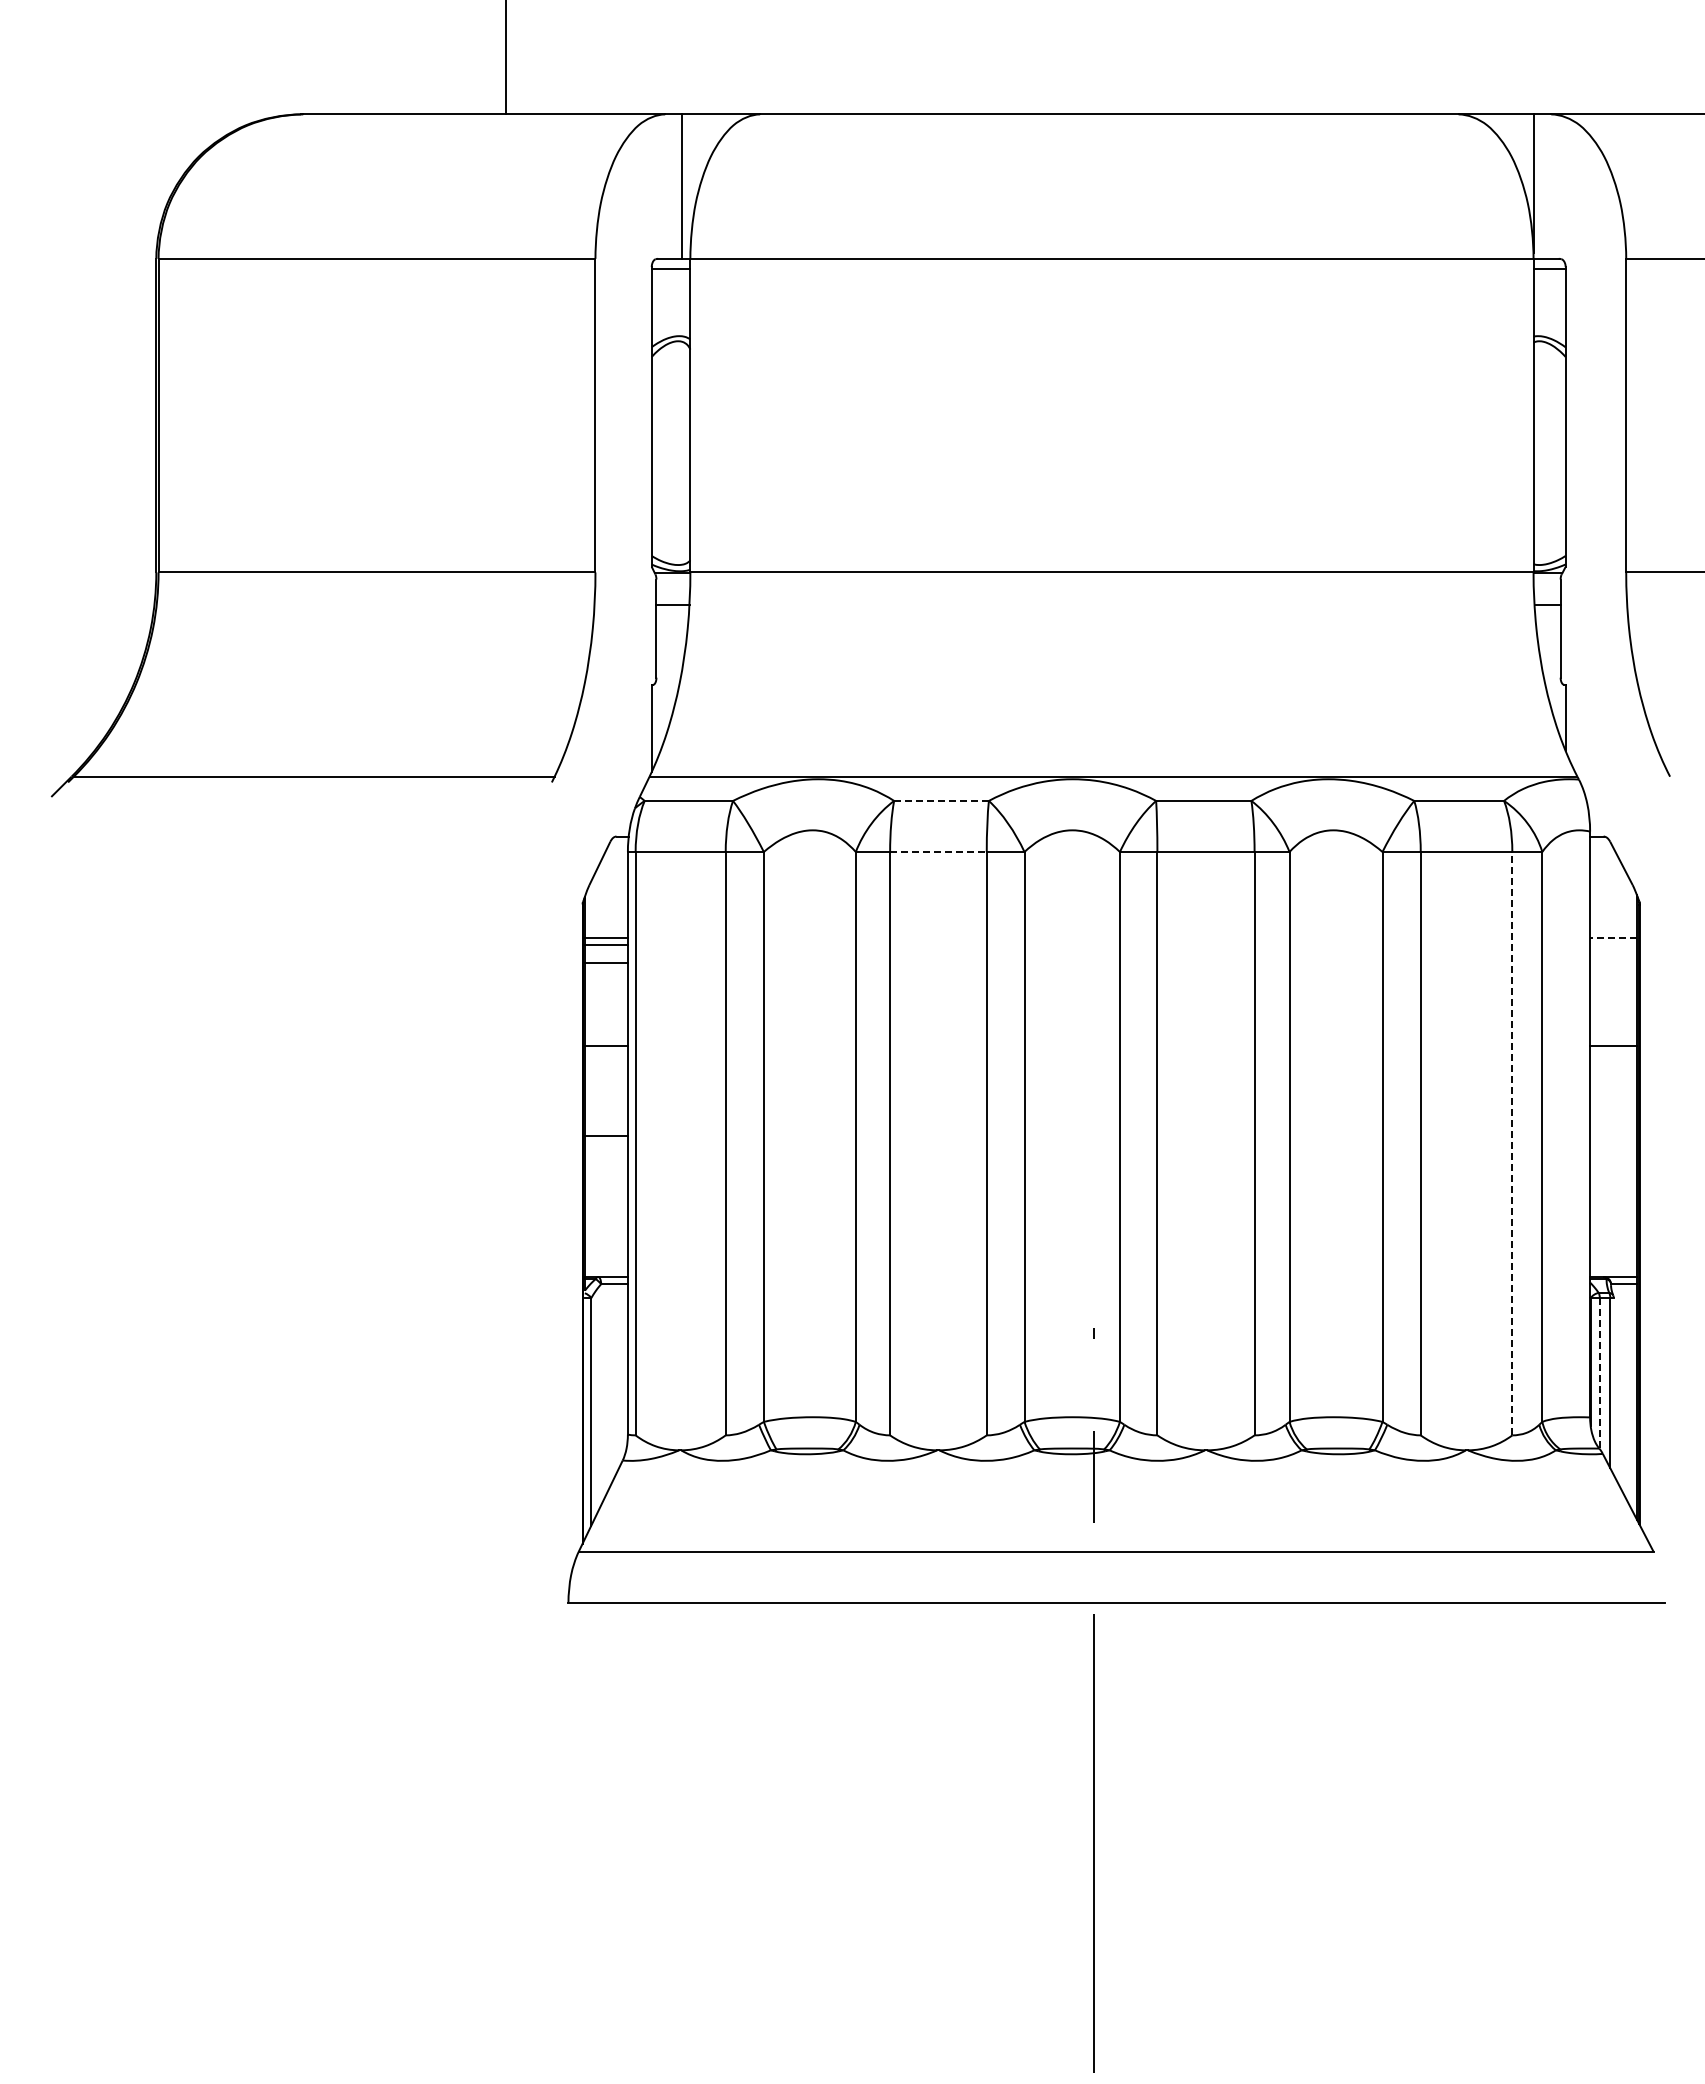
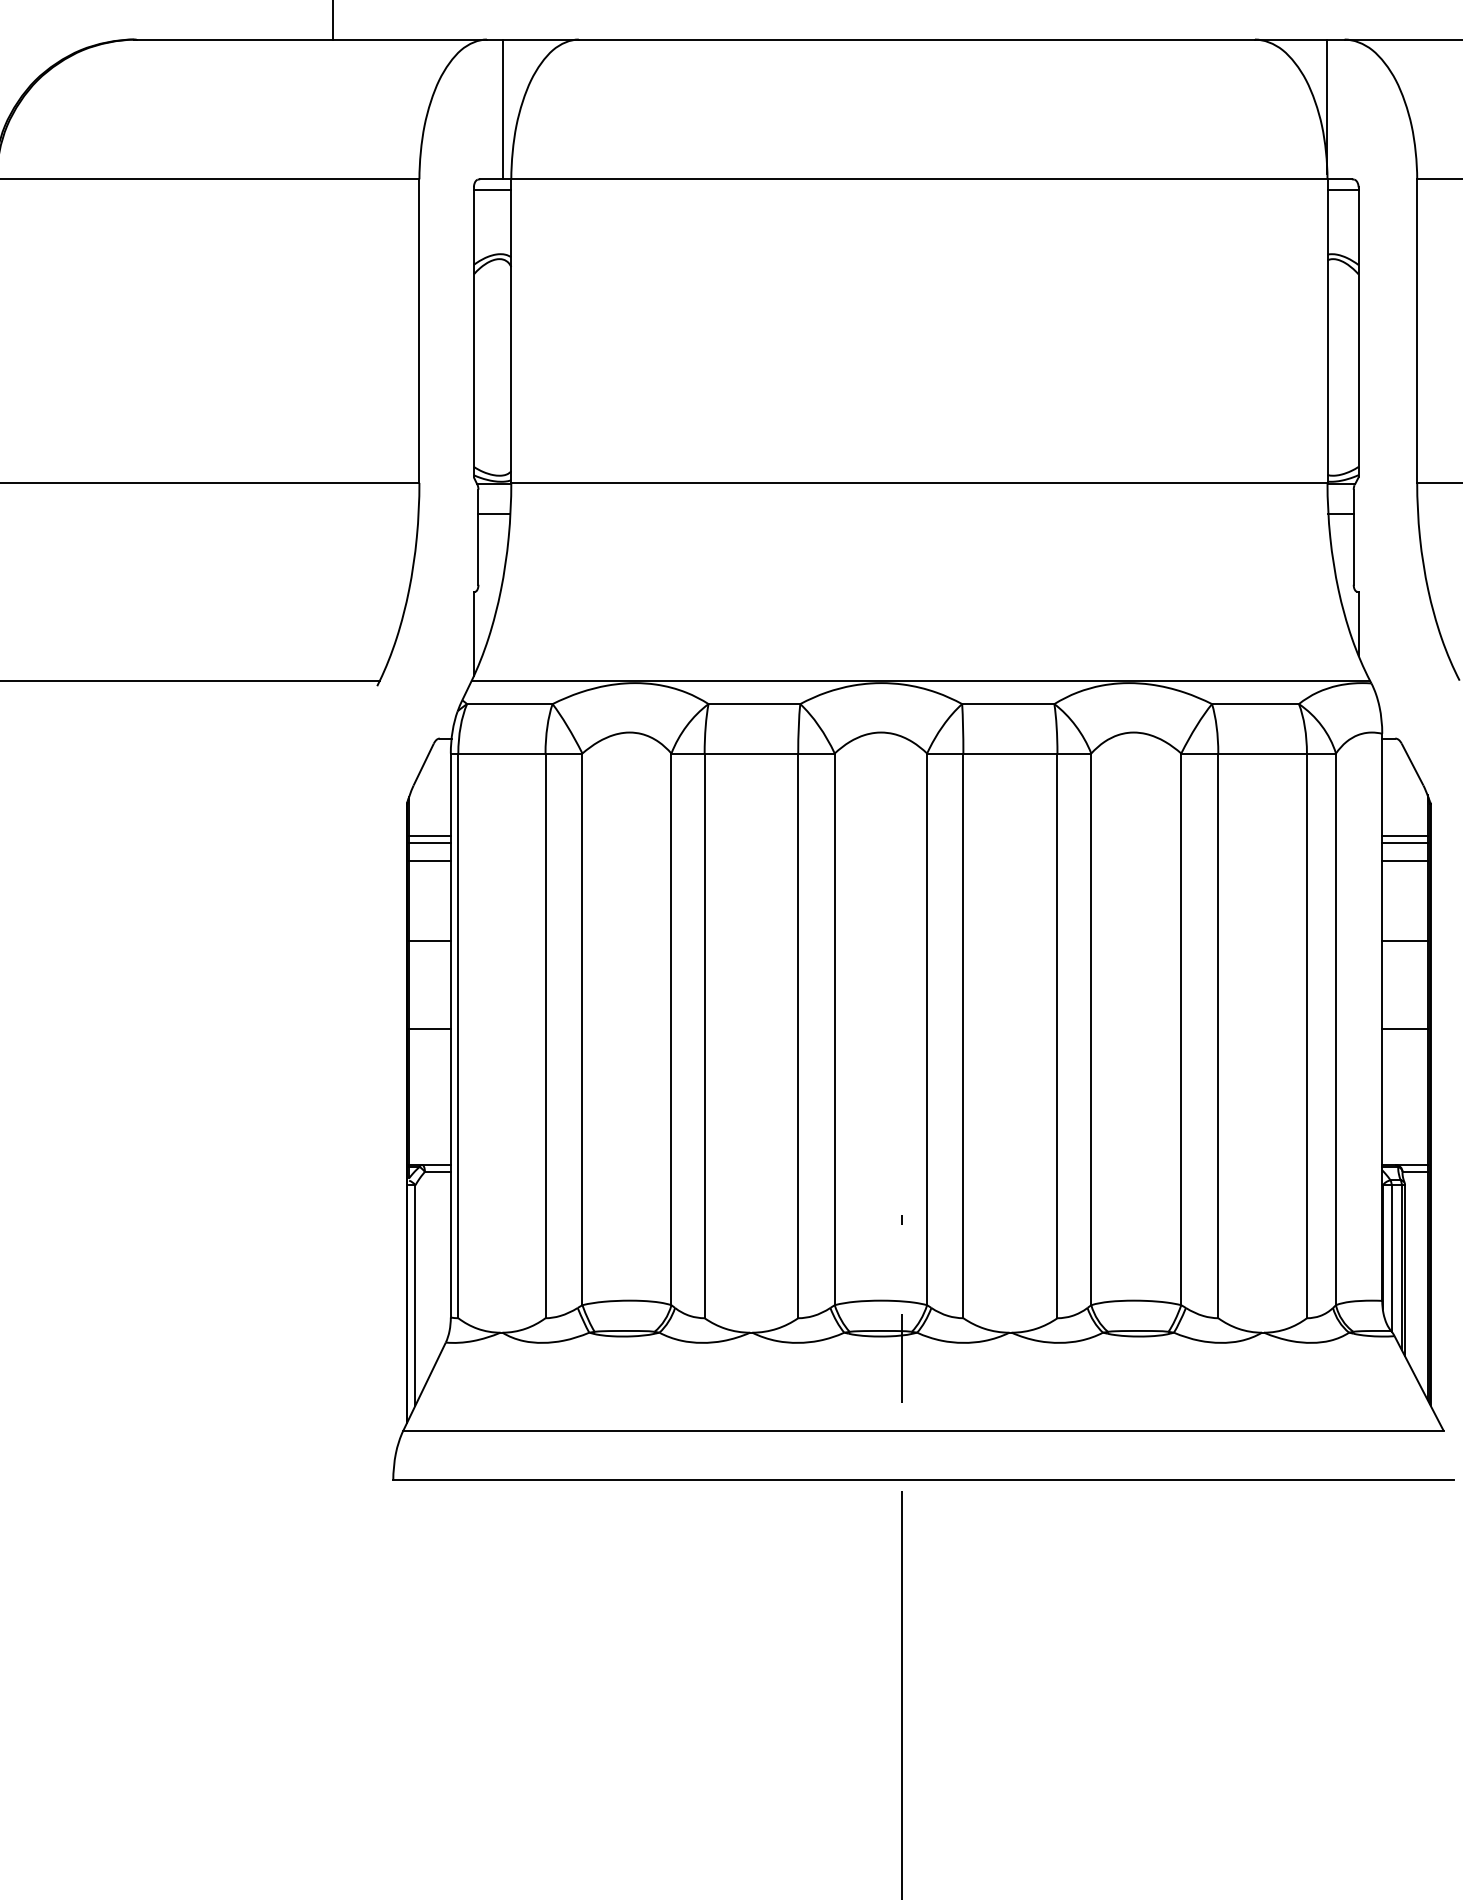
line: (941, 800) -> (754, 703), dashed -> solid
line: (938, 852) -> (751, 754), dashed -> solid
line: (1613, 937) -> (1404, 836), dashed -> solid
line: (1613, 944) -> (1404, 843), added
line: (1613, 962) -> (1404, 860), added
line: (1613, 1136) -> (1404, 1028), added
line: (1512, 1143) -> (1307, 1035), dashed -> solid
line: (1599, 1373) -> (1391, 1258), dashed -> solid
line: (1613, 1386) -> (1404, 1270), added

